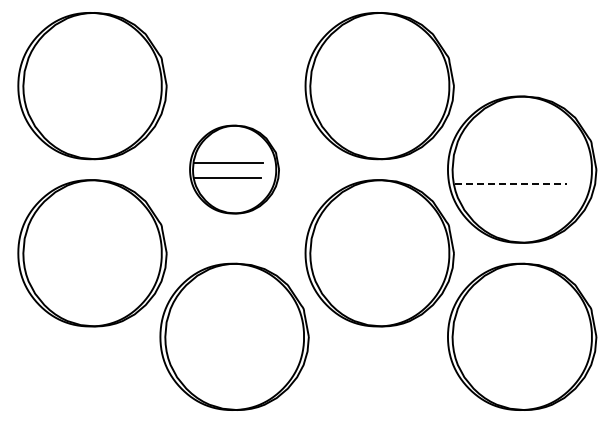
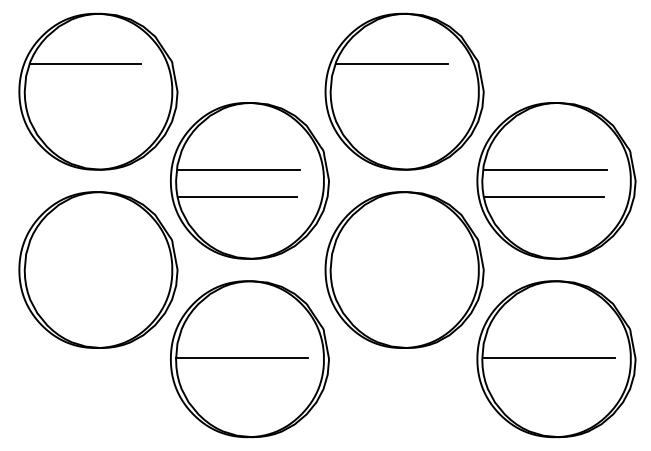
line: (80, 59) -> (85, 63), added
line: (367, 59) -> (391, 63), added
line: (511, 159) -> (545, 170), added
part: (234, 169) -> (249, 180), size x1.67
line: (511, 184) -> (545, 196), dashed -> solid
line: (227, 335) -> (242, 357), added
line: (514, 335) -> (548, 357), added

